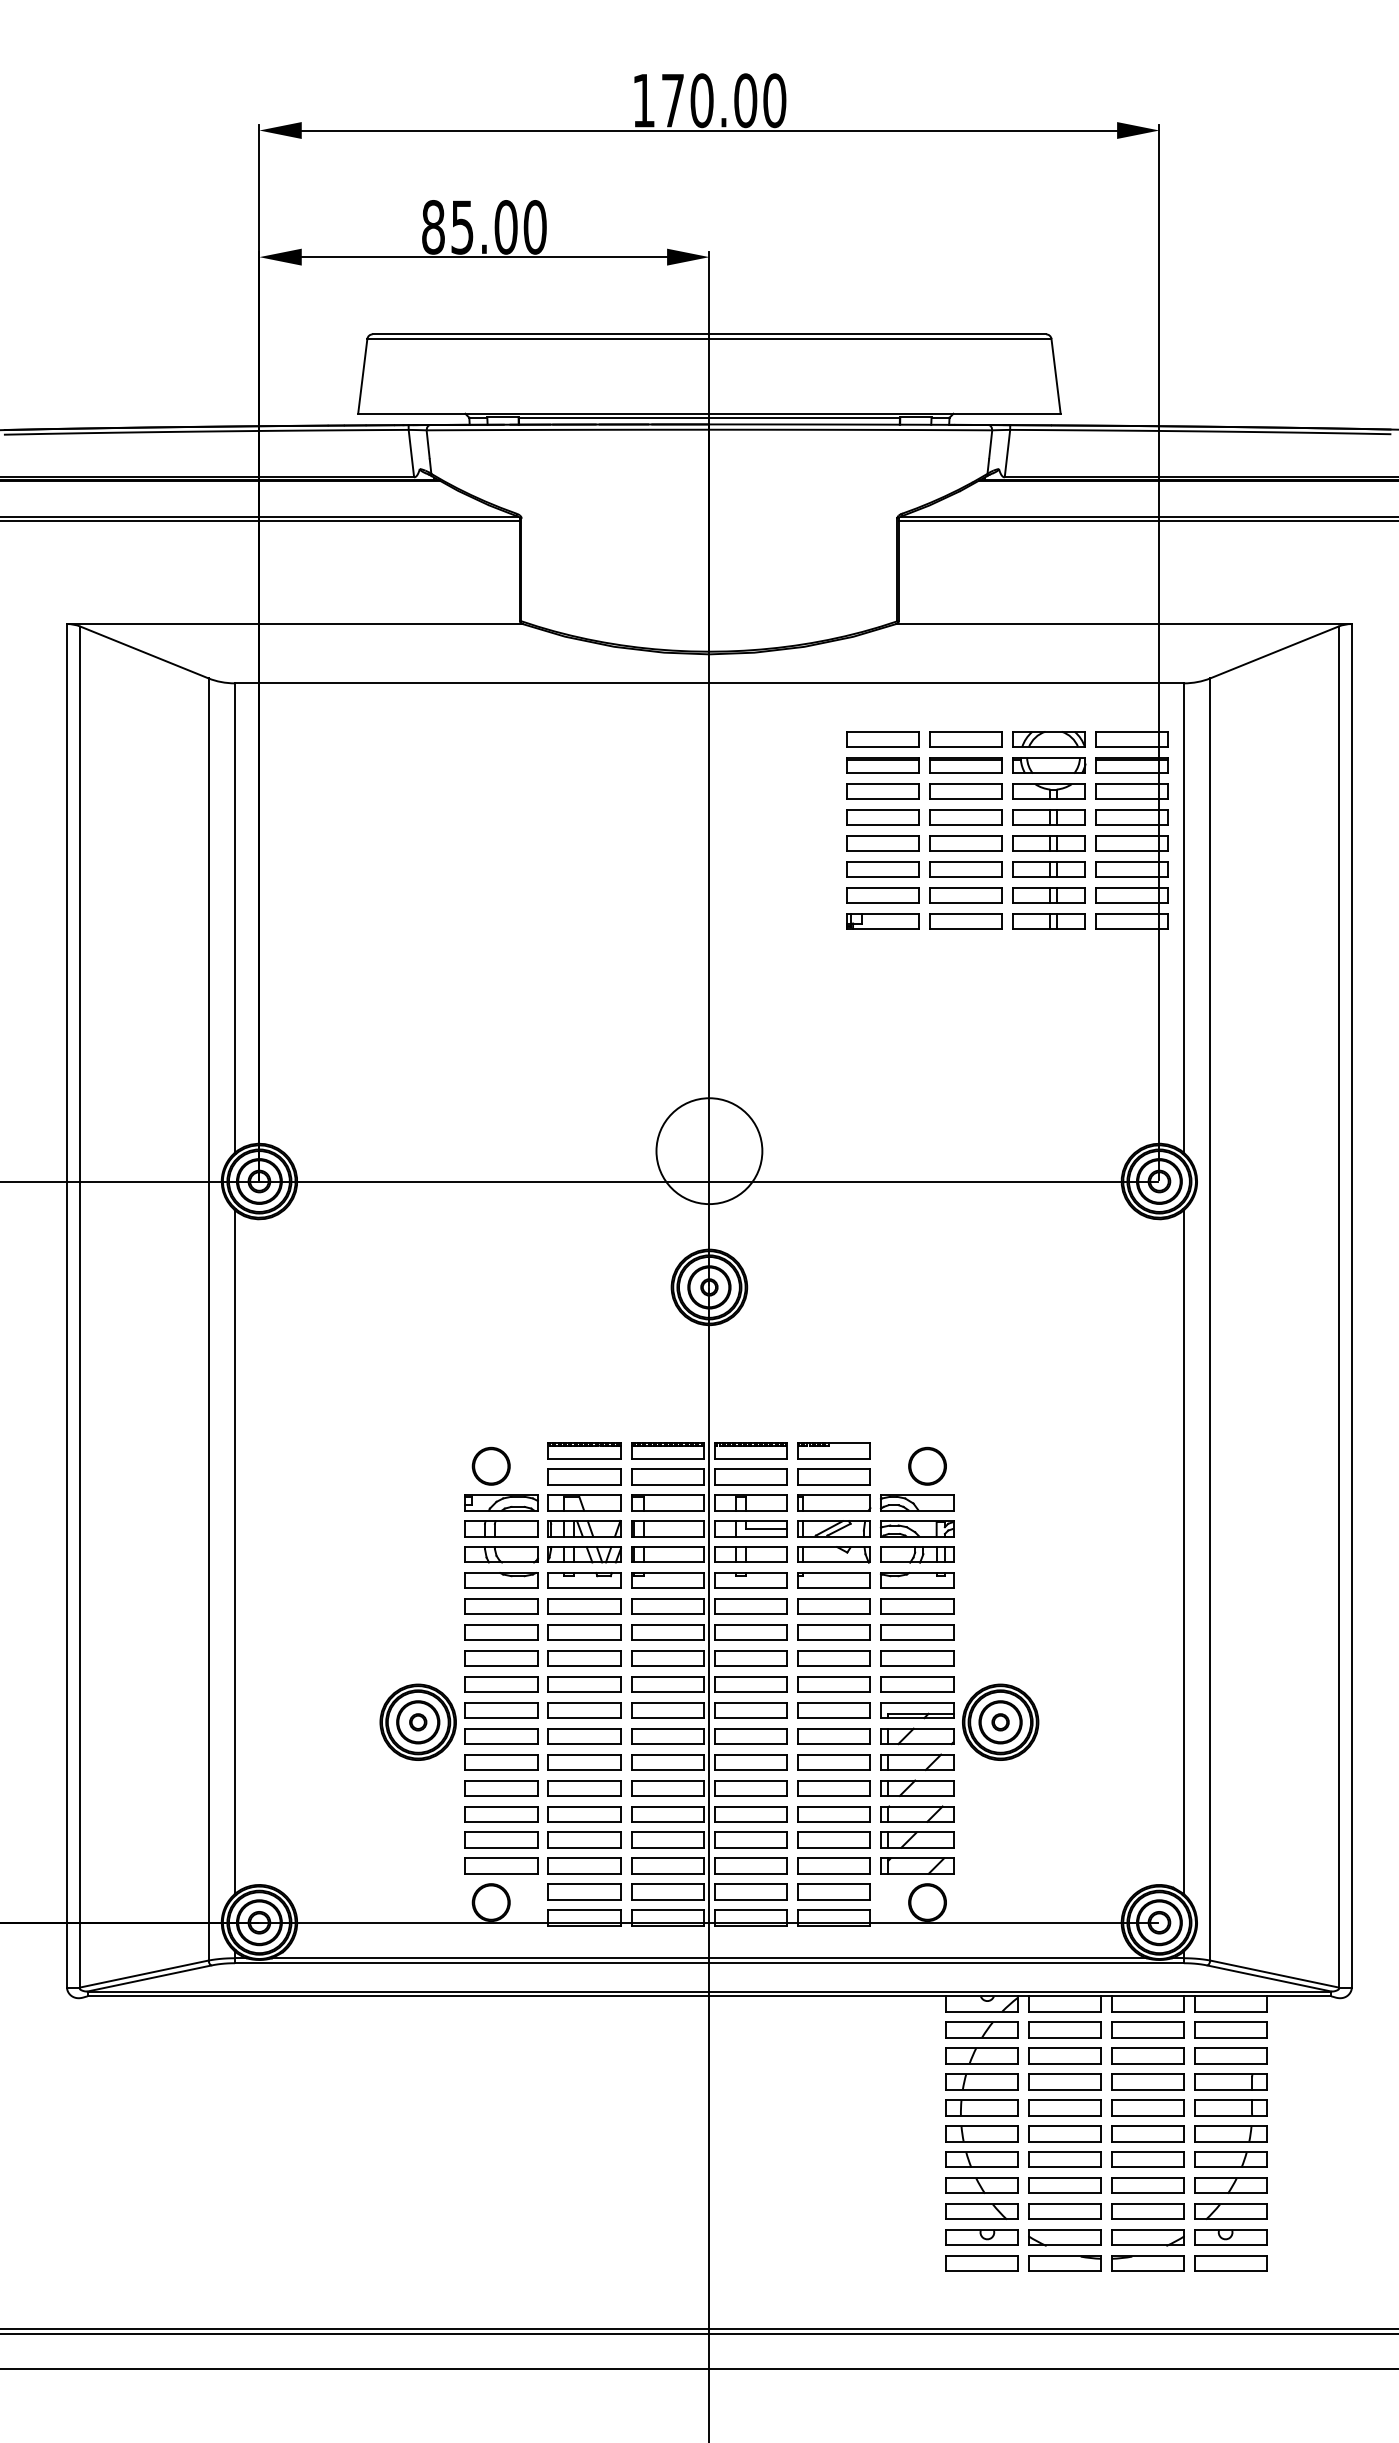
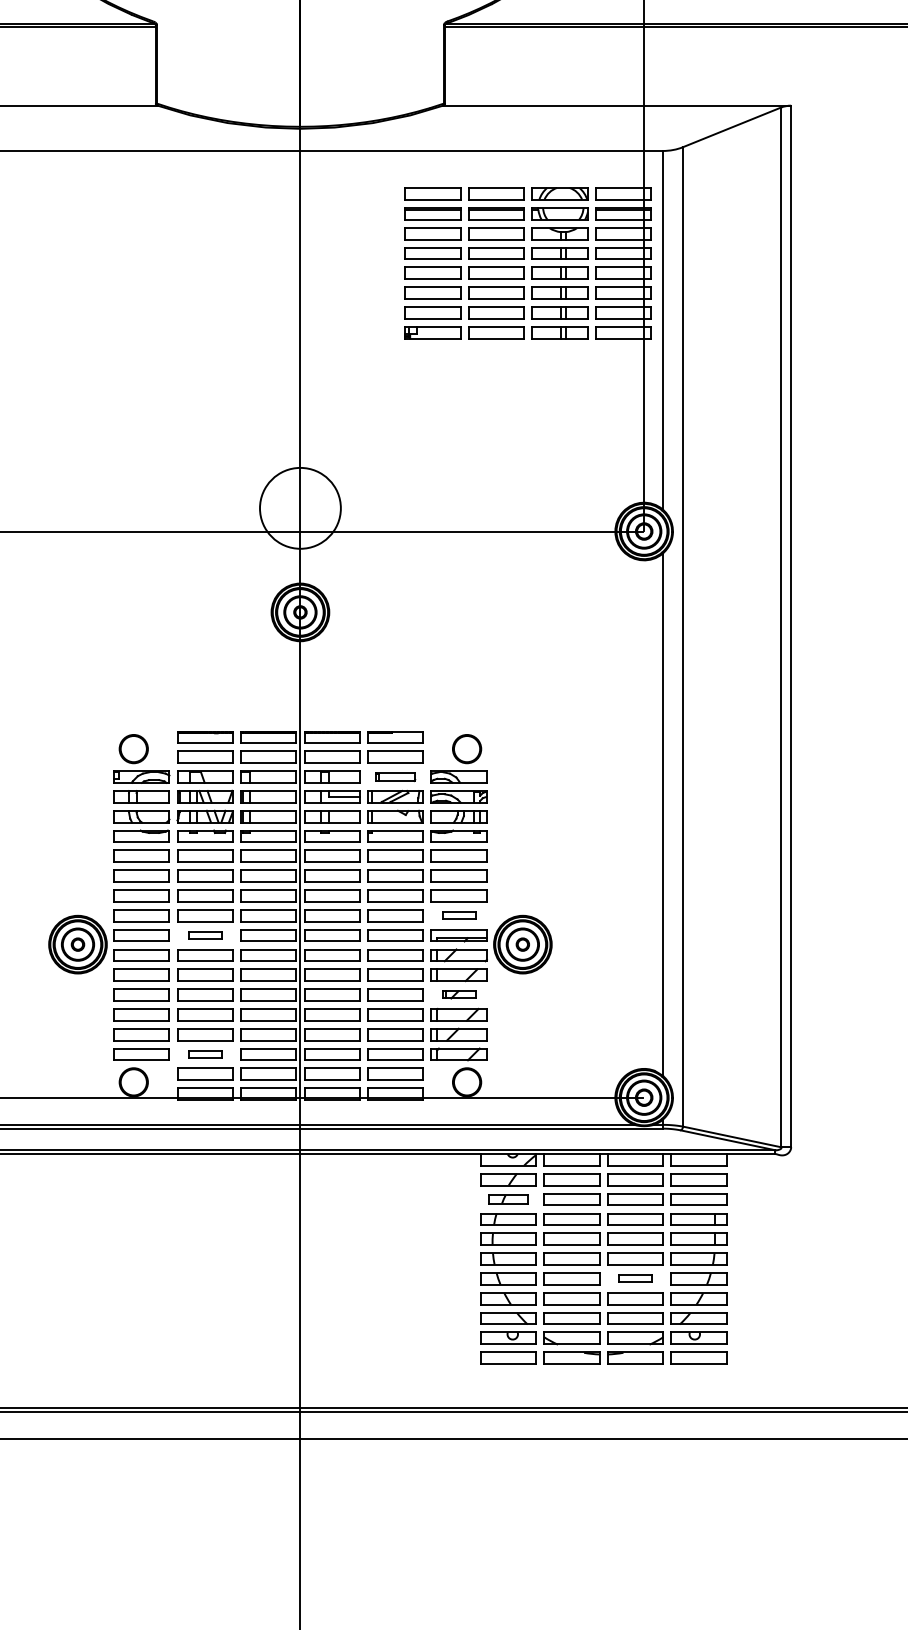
part: (834, 1502) -> (395, 776), size x0.7
part: (917, 1684) -> (459, 915), size x0.6
part: (584, 1710) -> (205, 935), size x0.6
part: (917, 1787) -> (459, 994), size x0.6
part: (584, 1865) -> (205, 1054), size x0.6
part: (981, 2055) -> (508, 1199), size x0.7
part: (1147, 2159) -> (635, 1278), size x0.6

